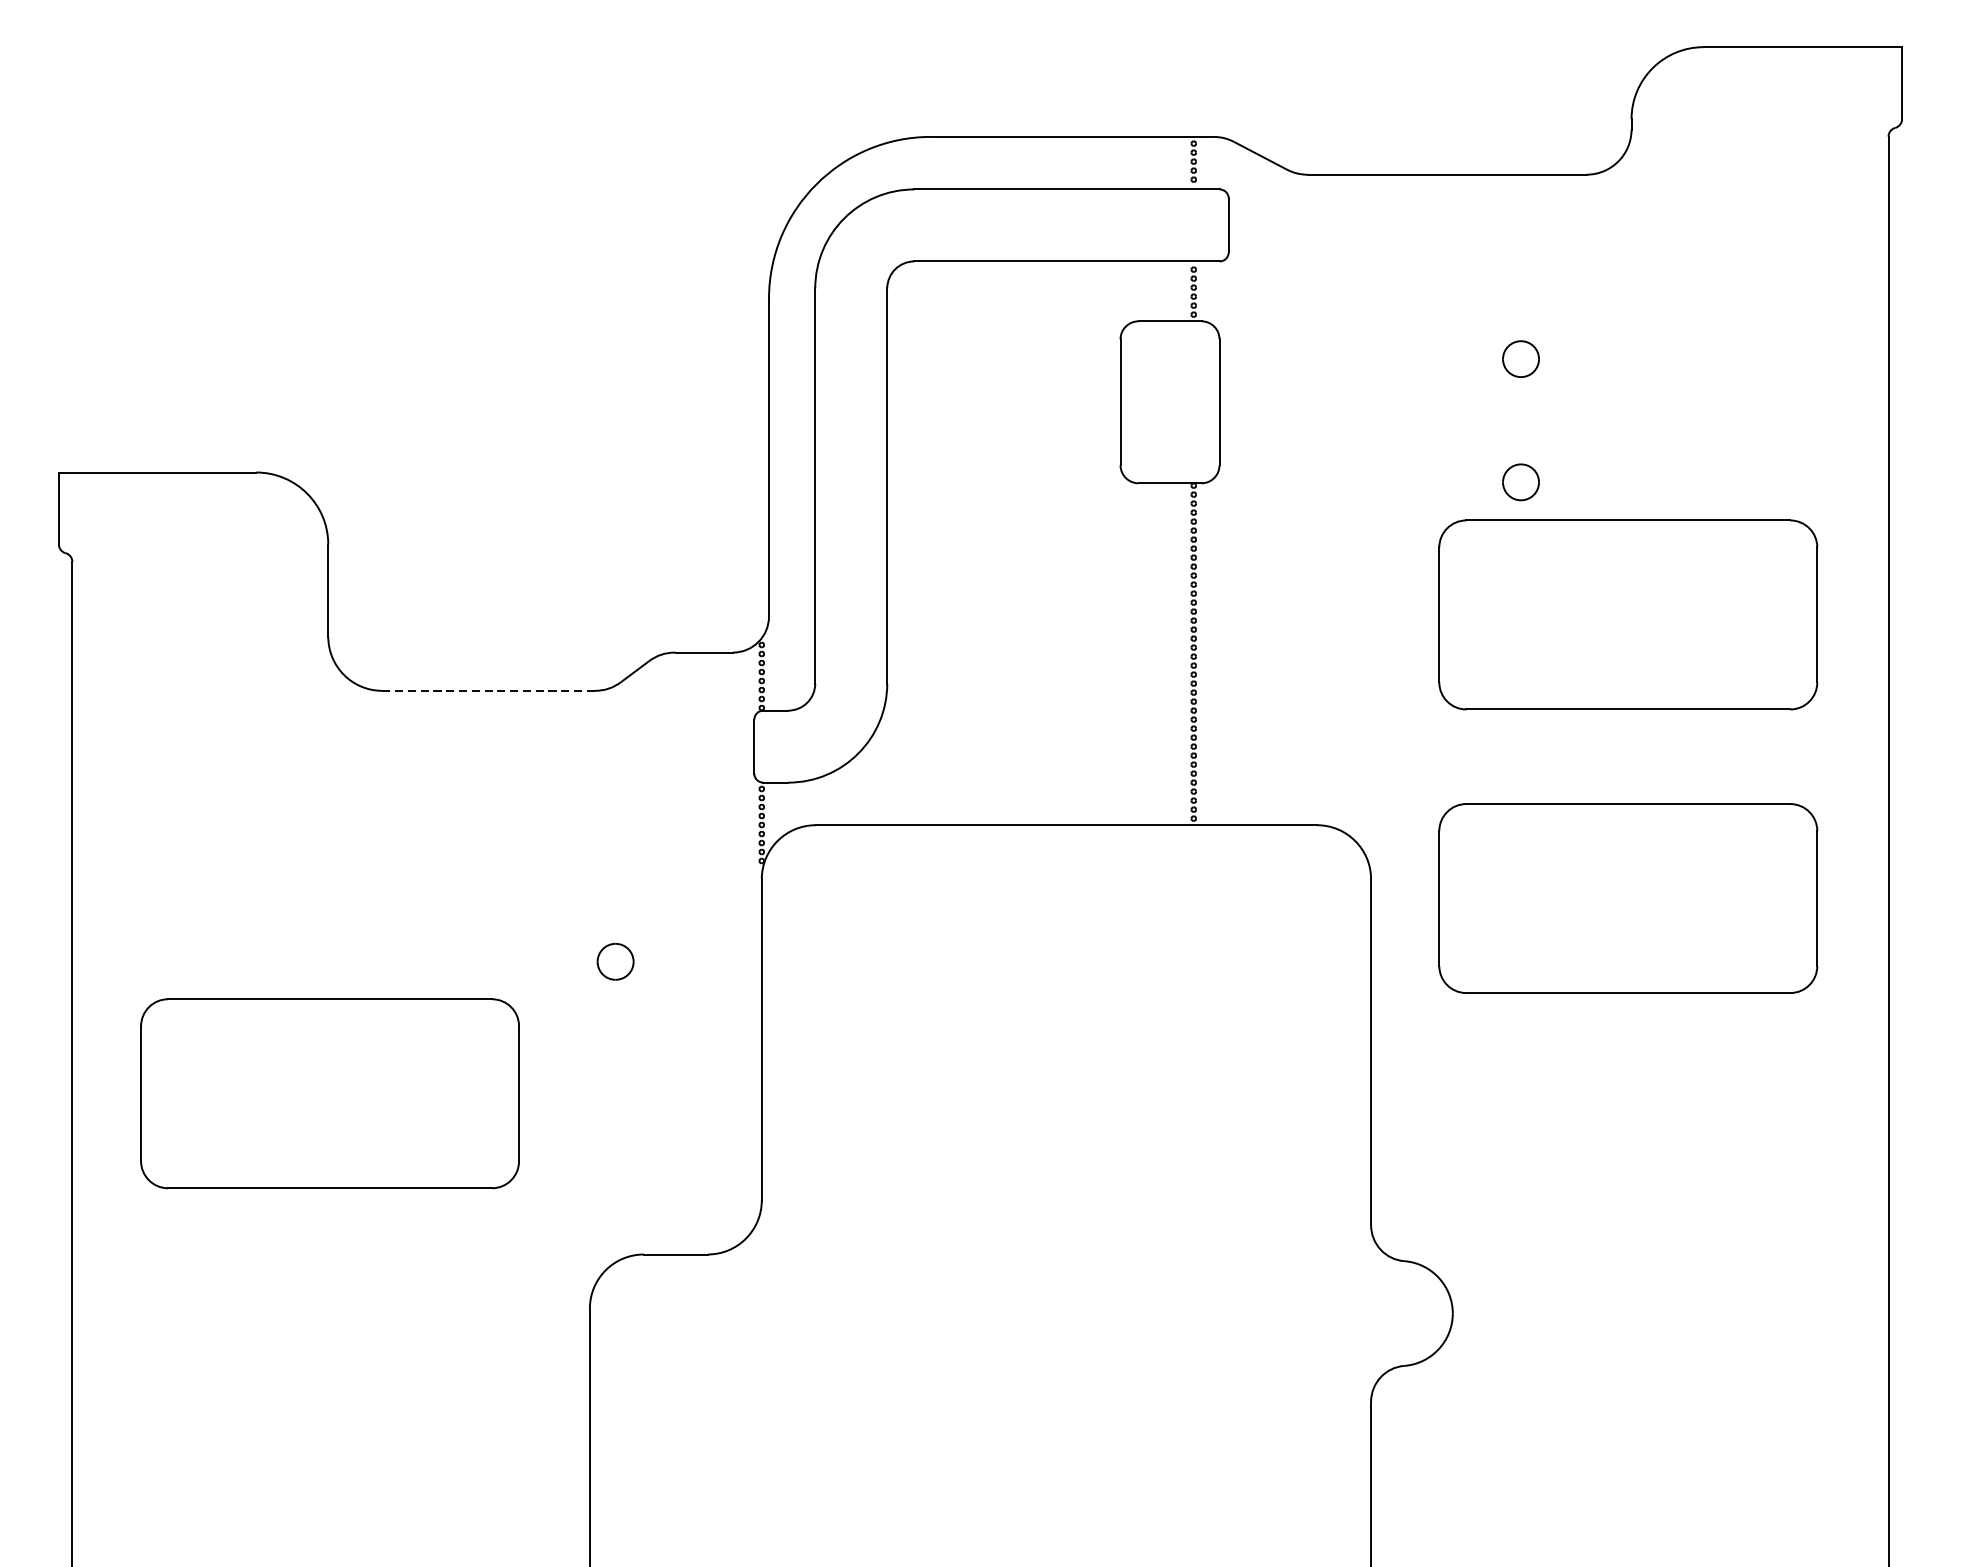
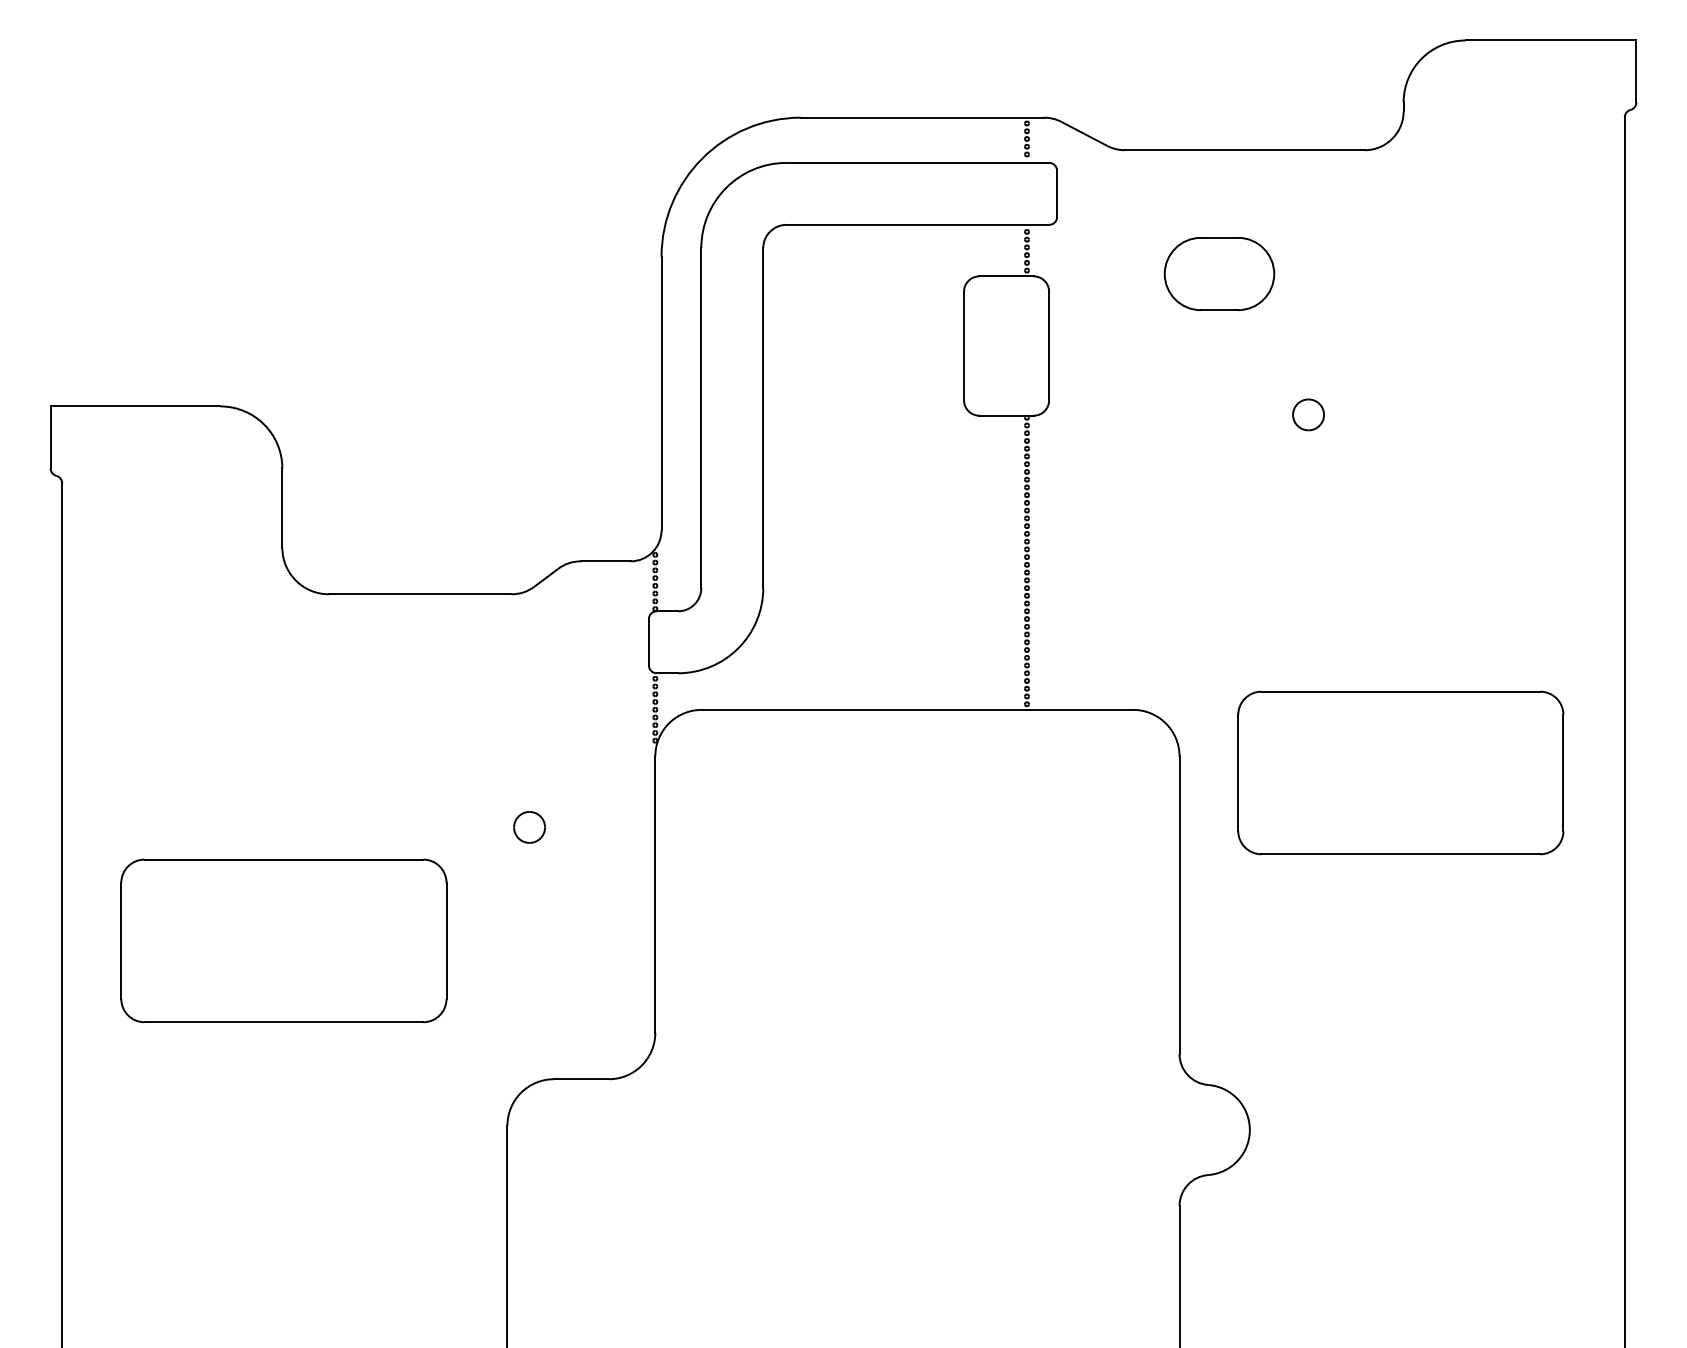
part: (1417, 317) -> (1219, 273), added
part: (1520, 358) -> (1308, 308), removed
part: (1627, 614) -> (1400, 528), removed
line: (488, 691) -> (420, 594), dashed -> solid

